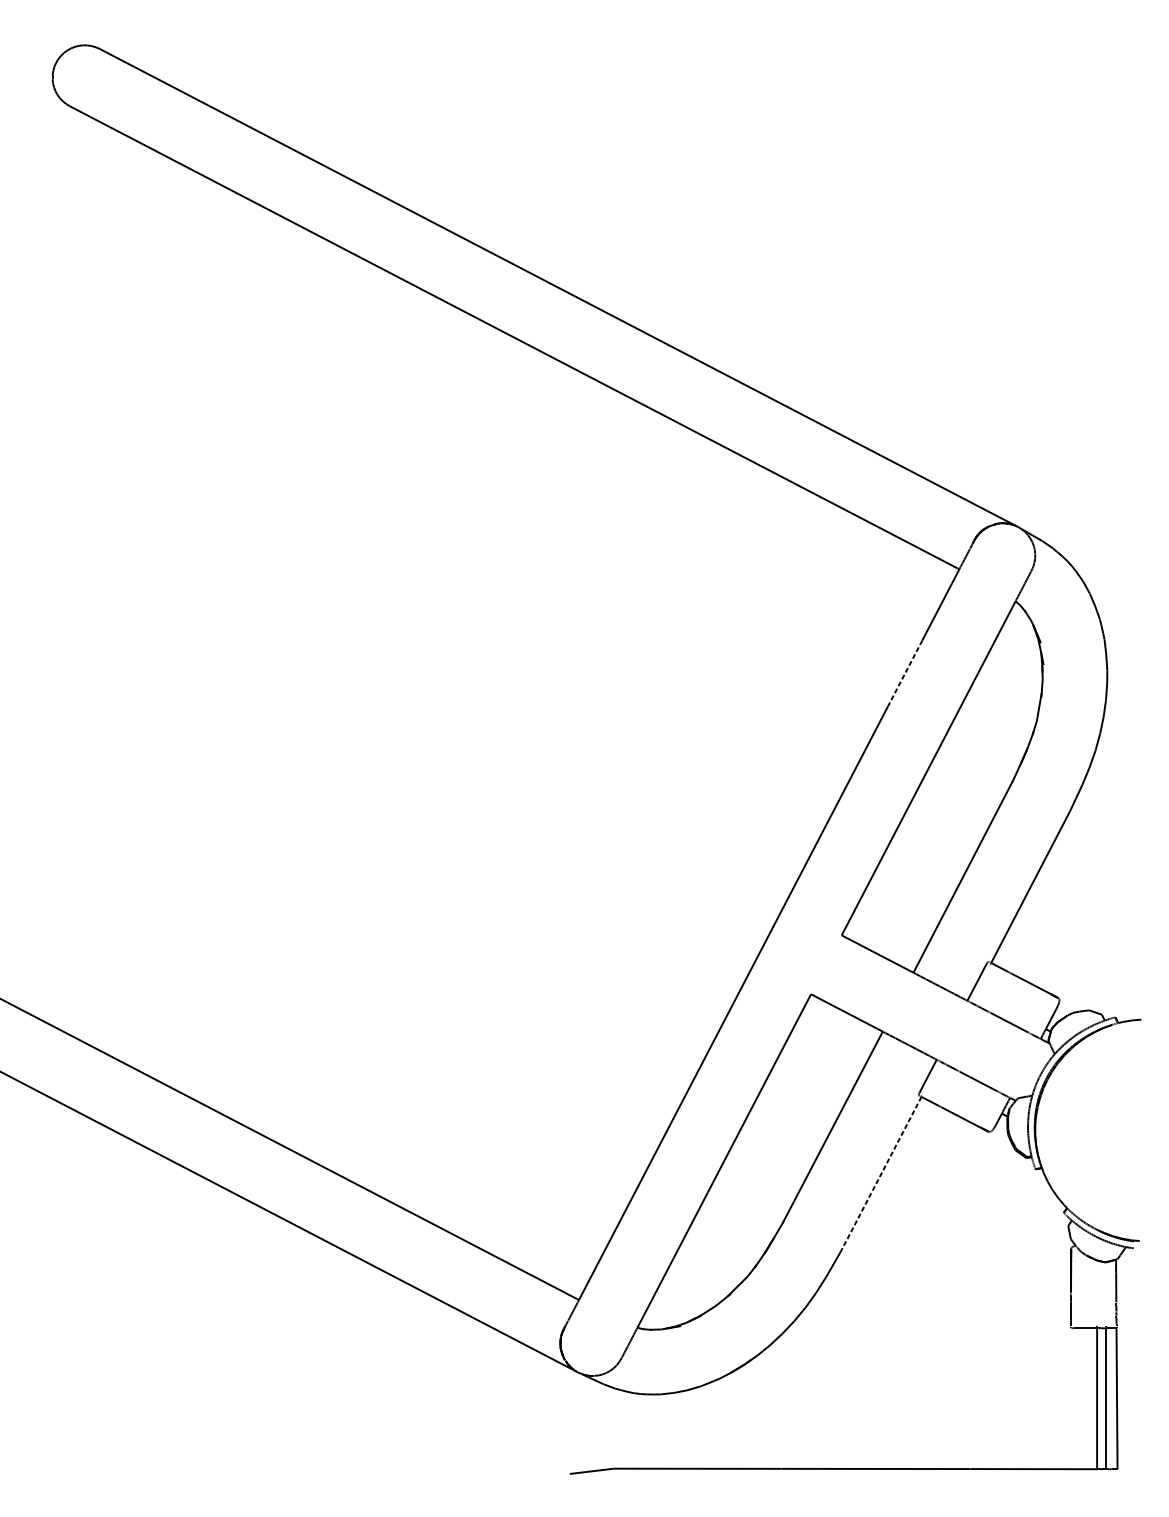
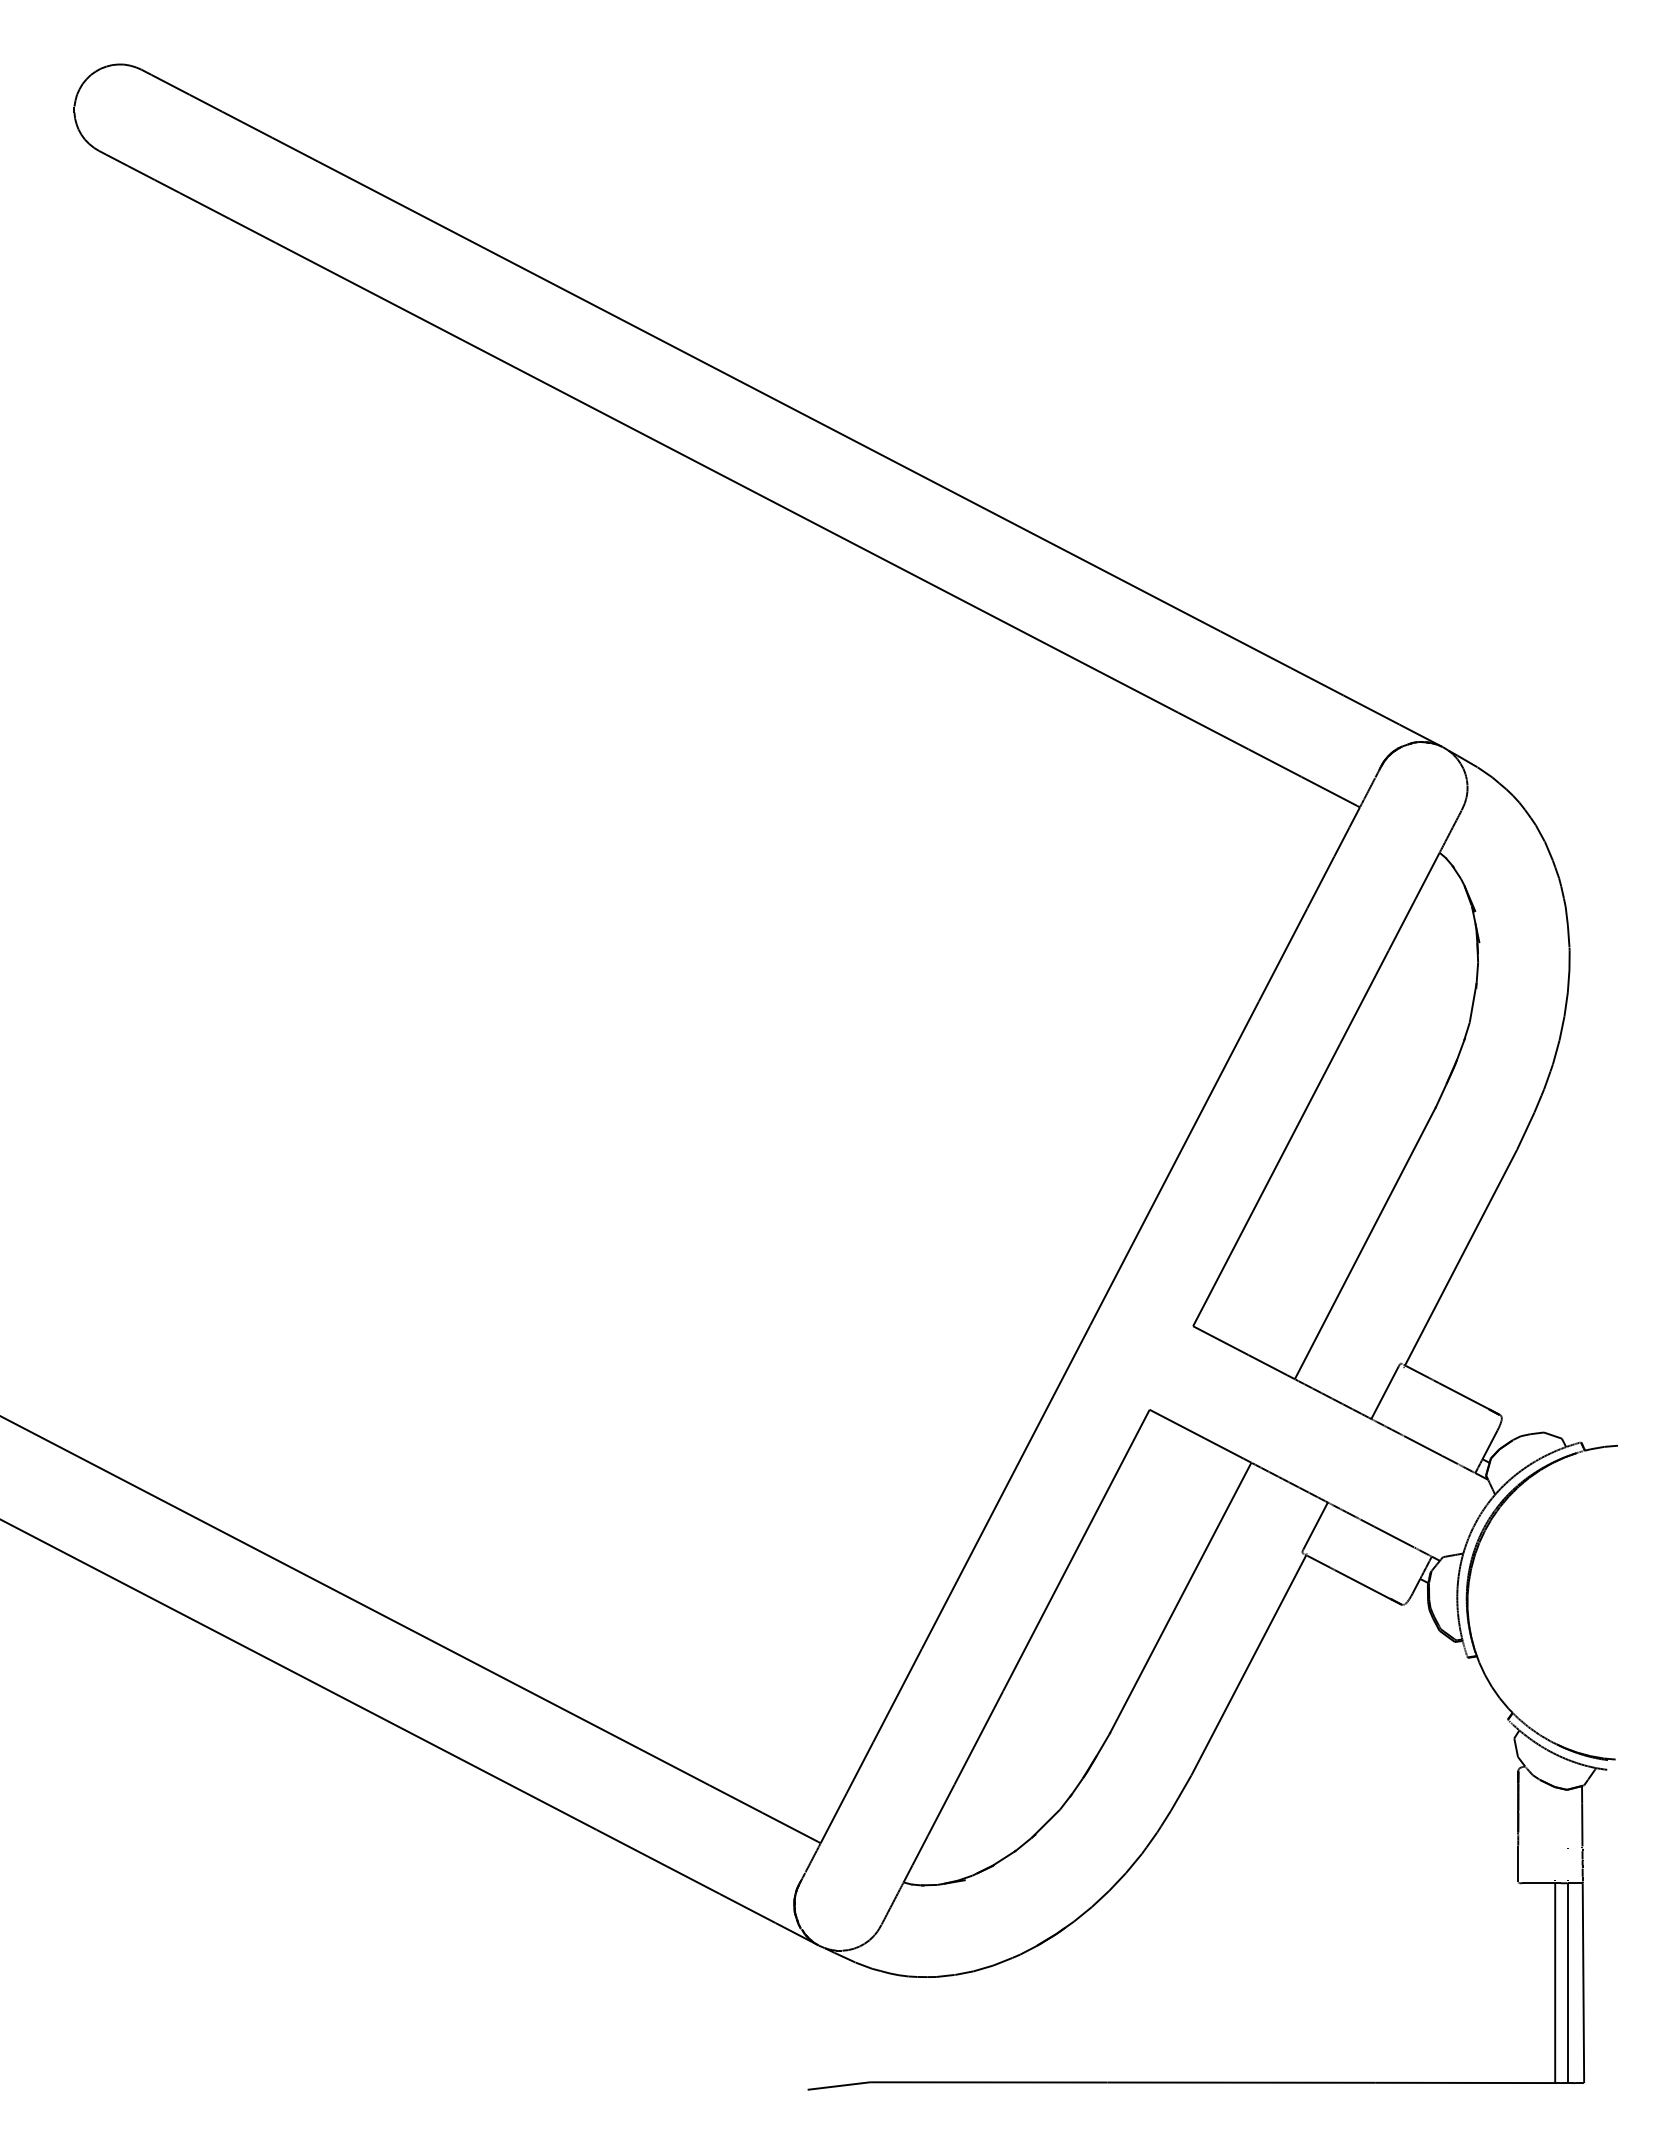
line: (905, 673) -> (1283, 954), dashed -> solid
line: (880, 1174) -> (1248, 1665), dashed -> solid

